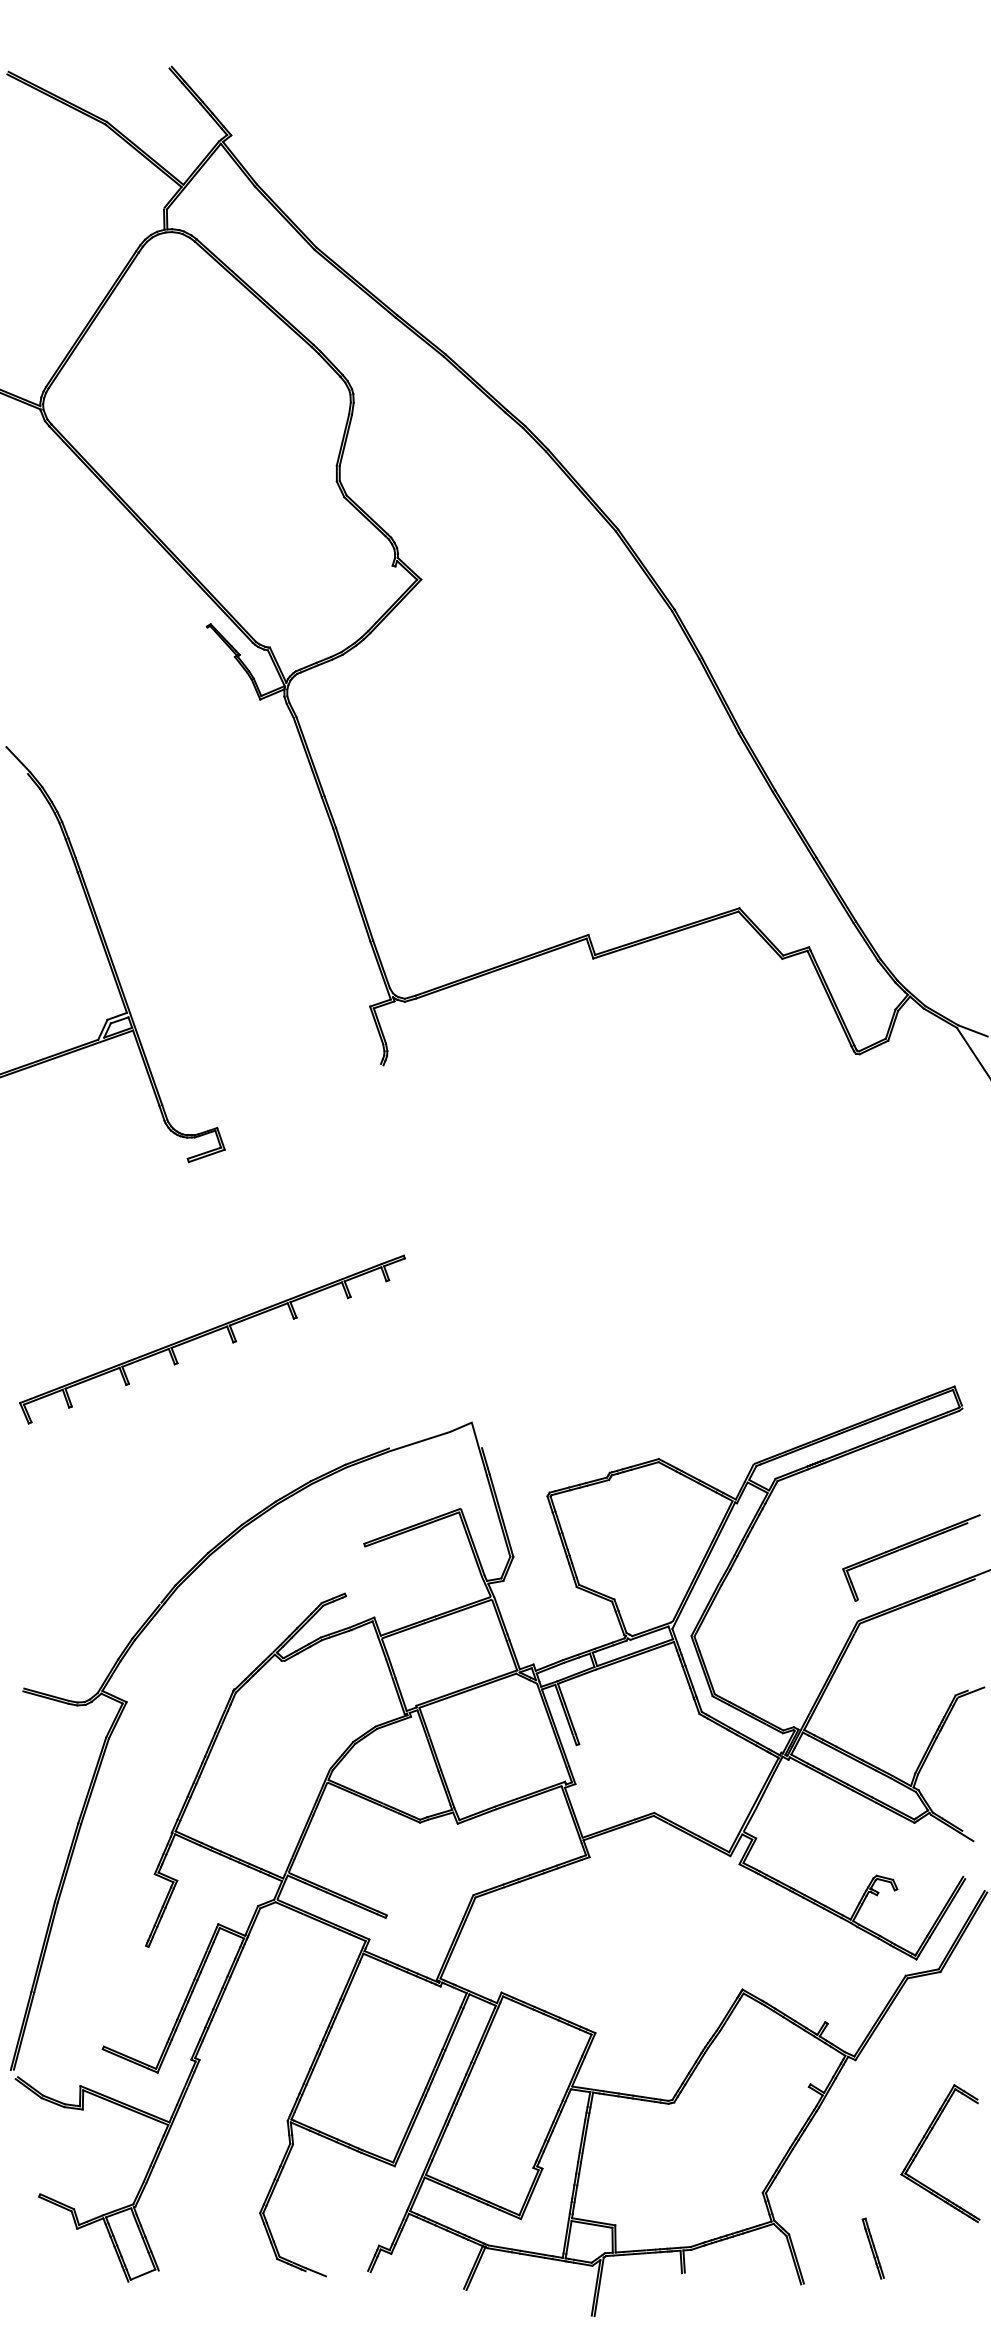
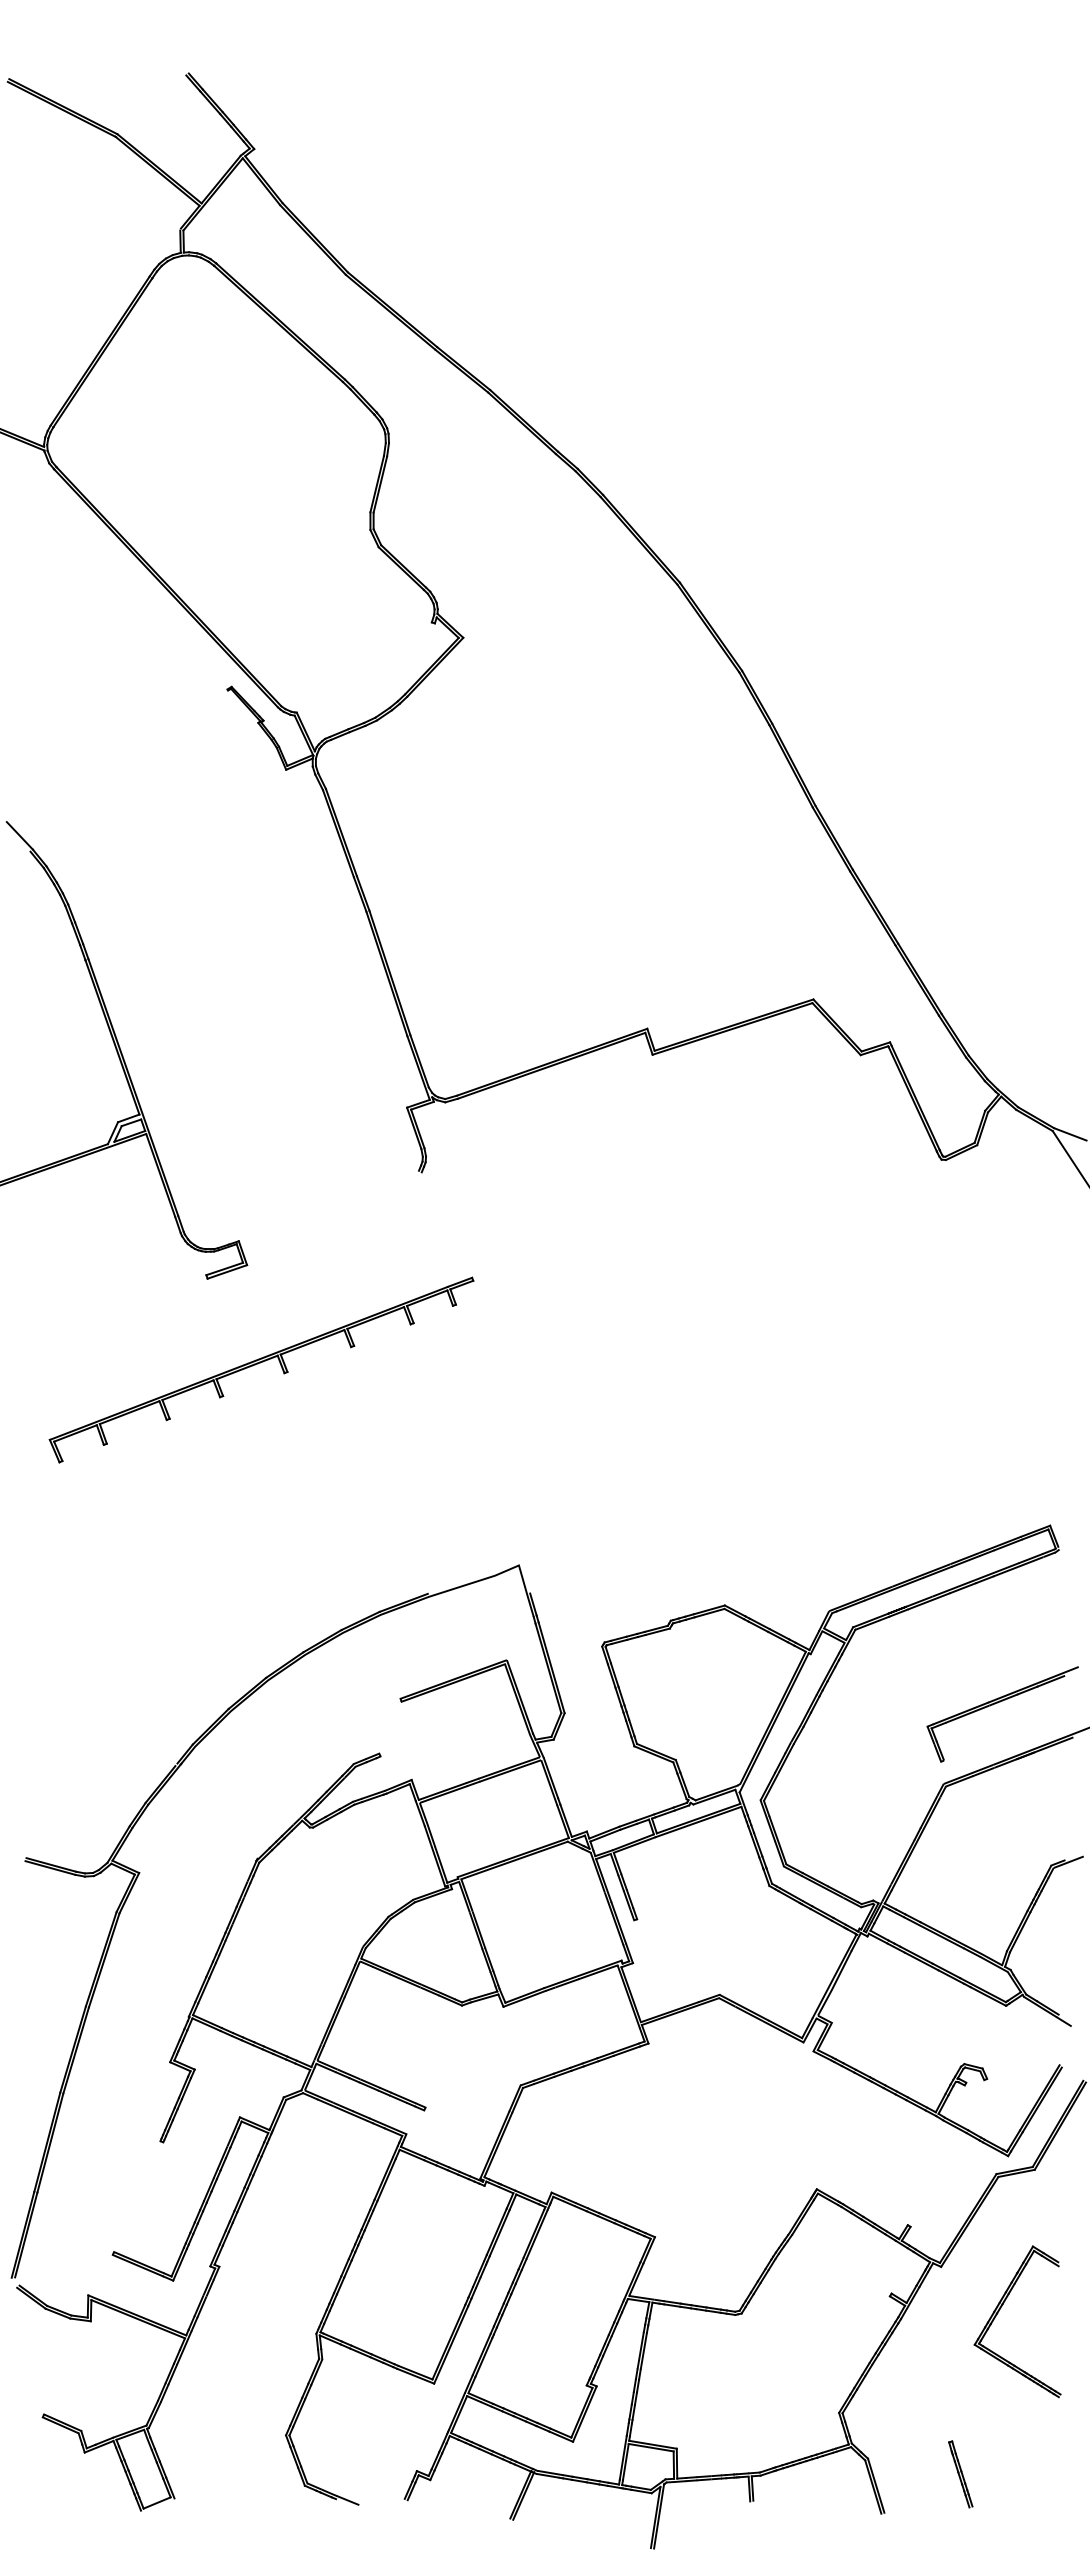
part: (212, 1339) -> (261, 1369), moved
part: (923, 2144) -> (999, 2311), moved

